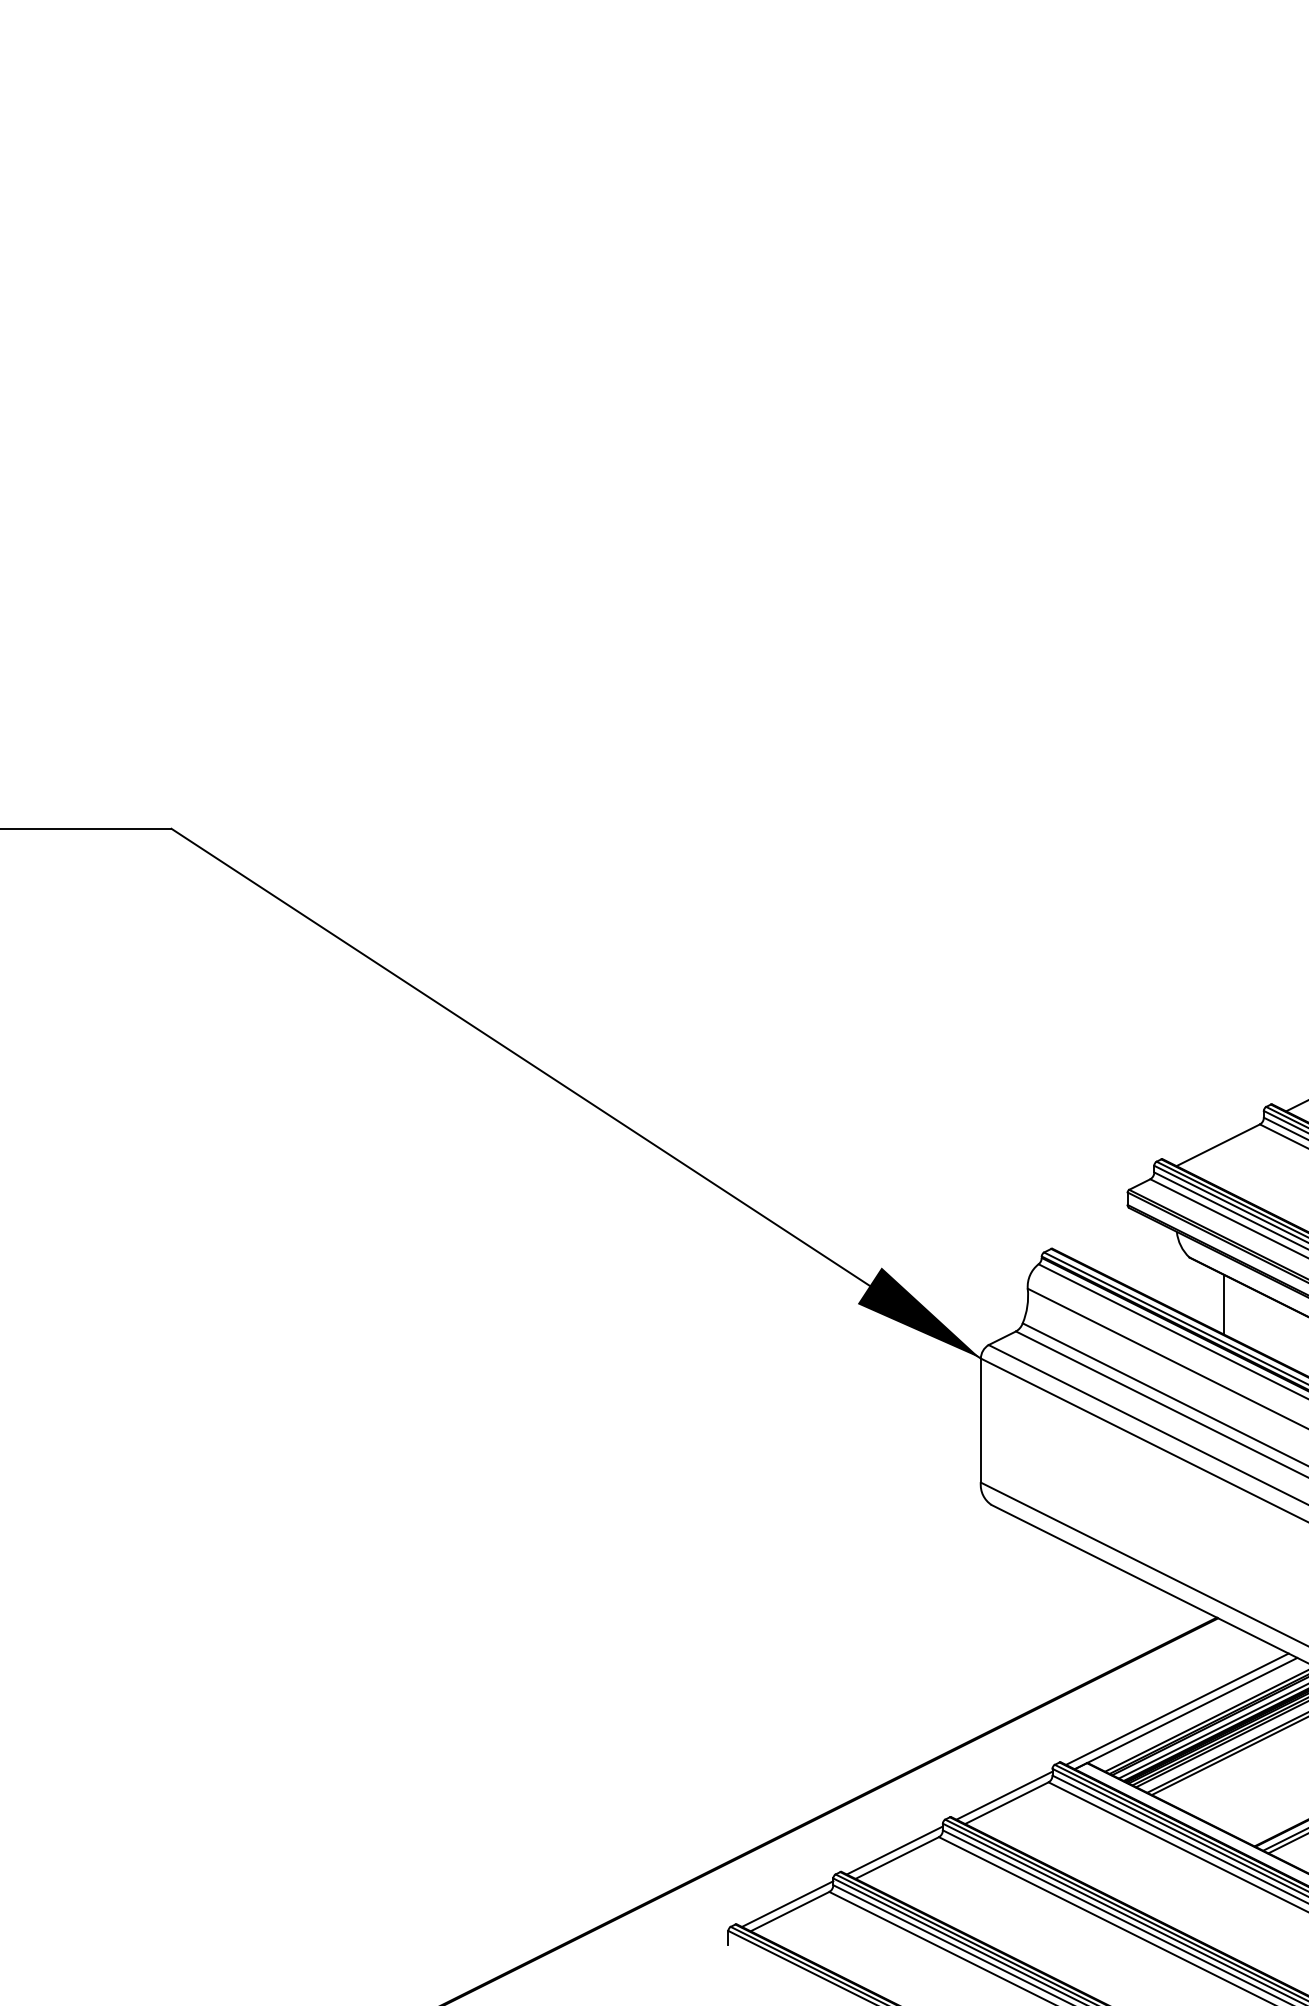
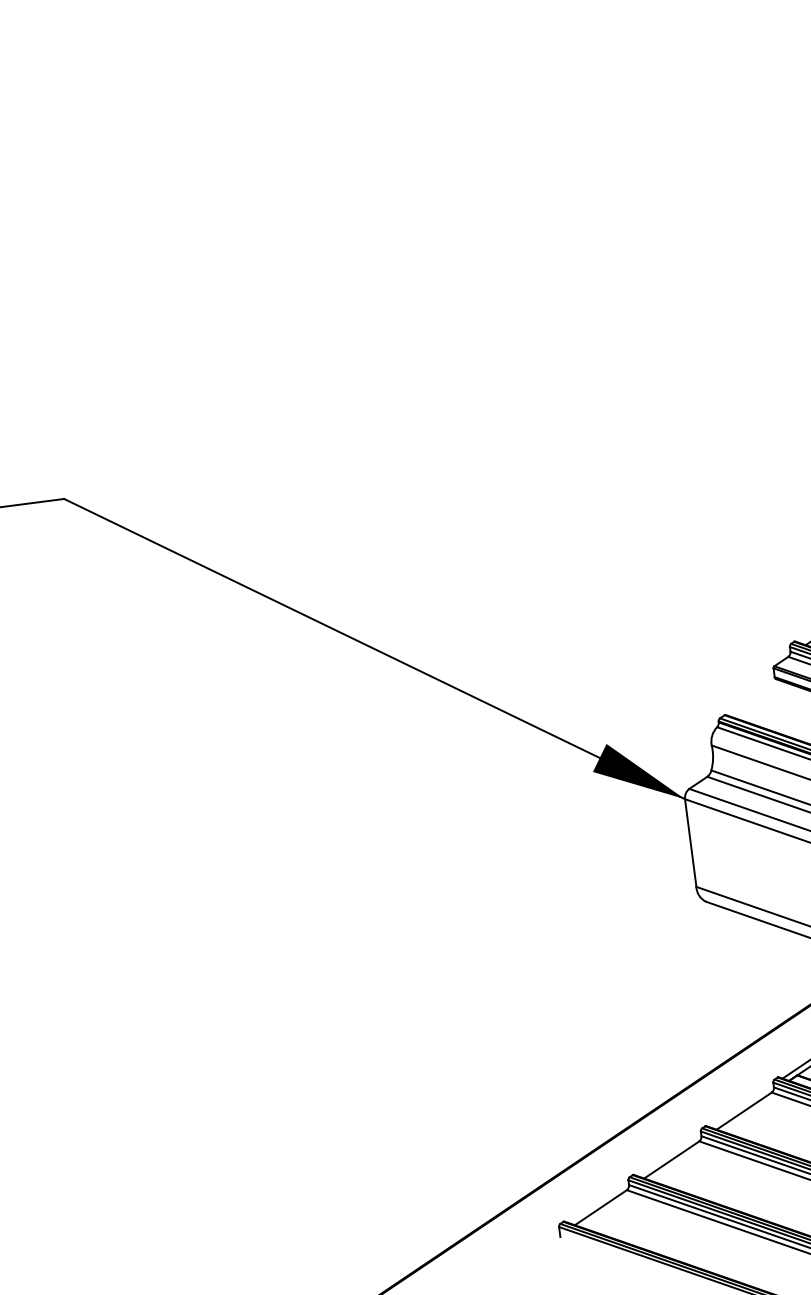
line: (1004, 1795) -> (741, 1105), removed
line: (894, 1850) -> (669, 1154), removed
line: (787, 1903) -> (598, 1202), removed

